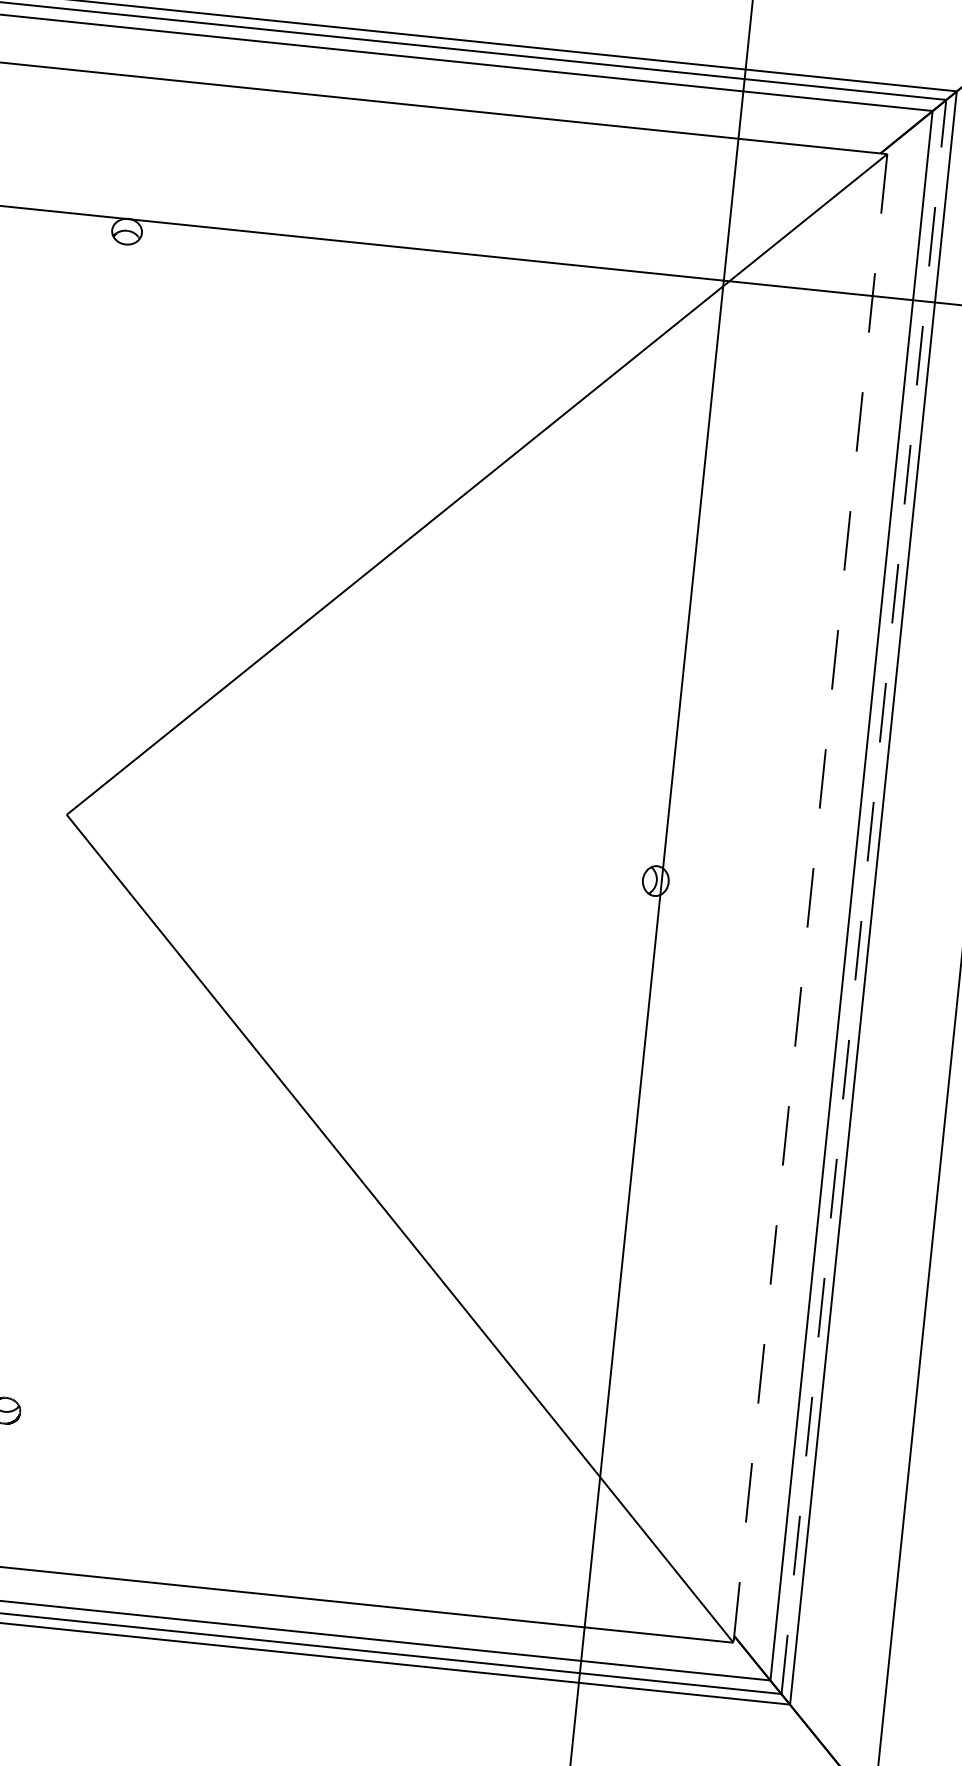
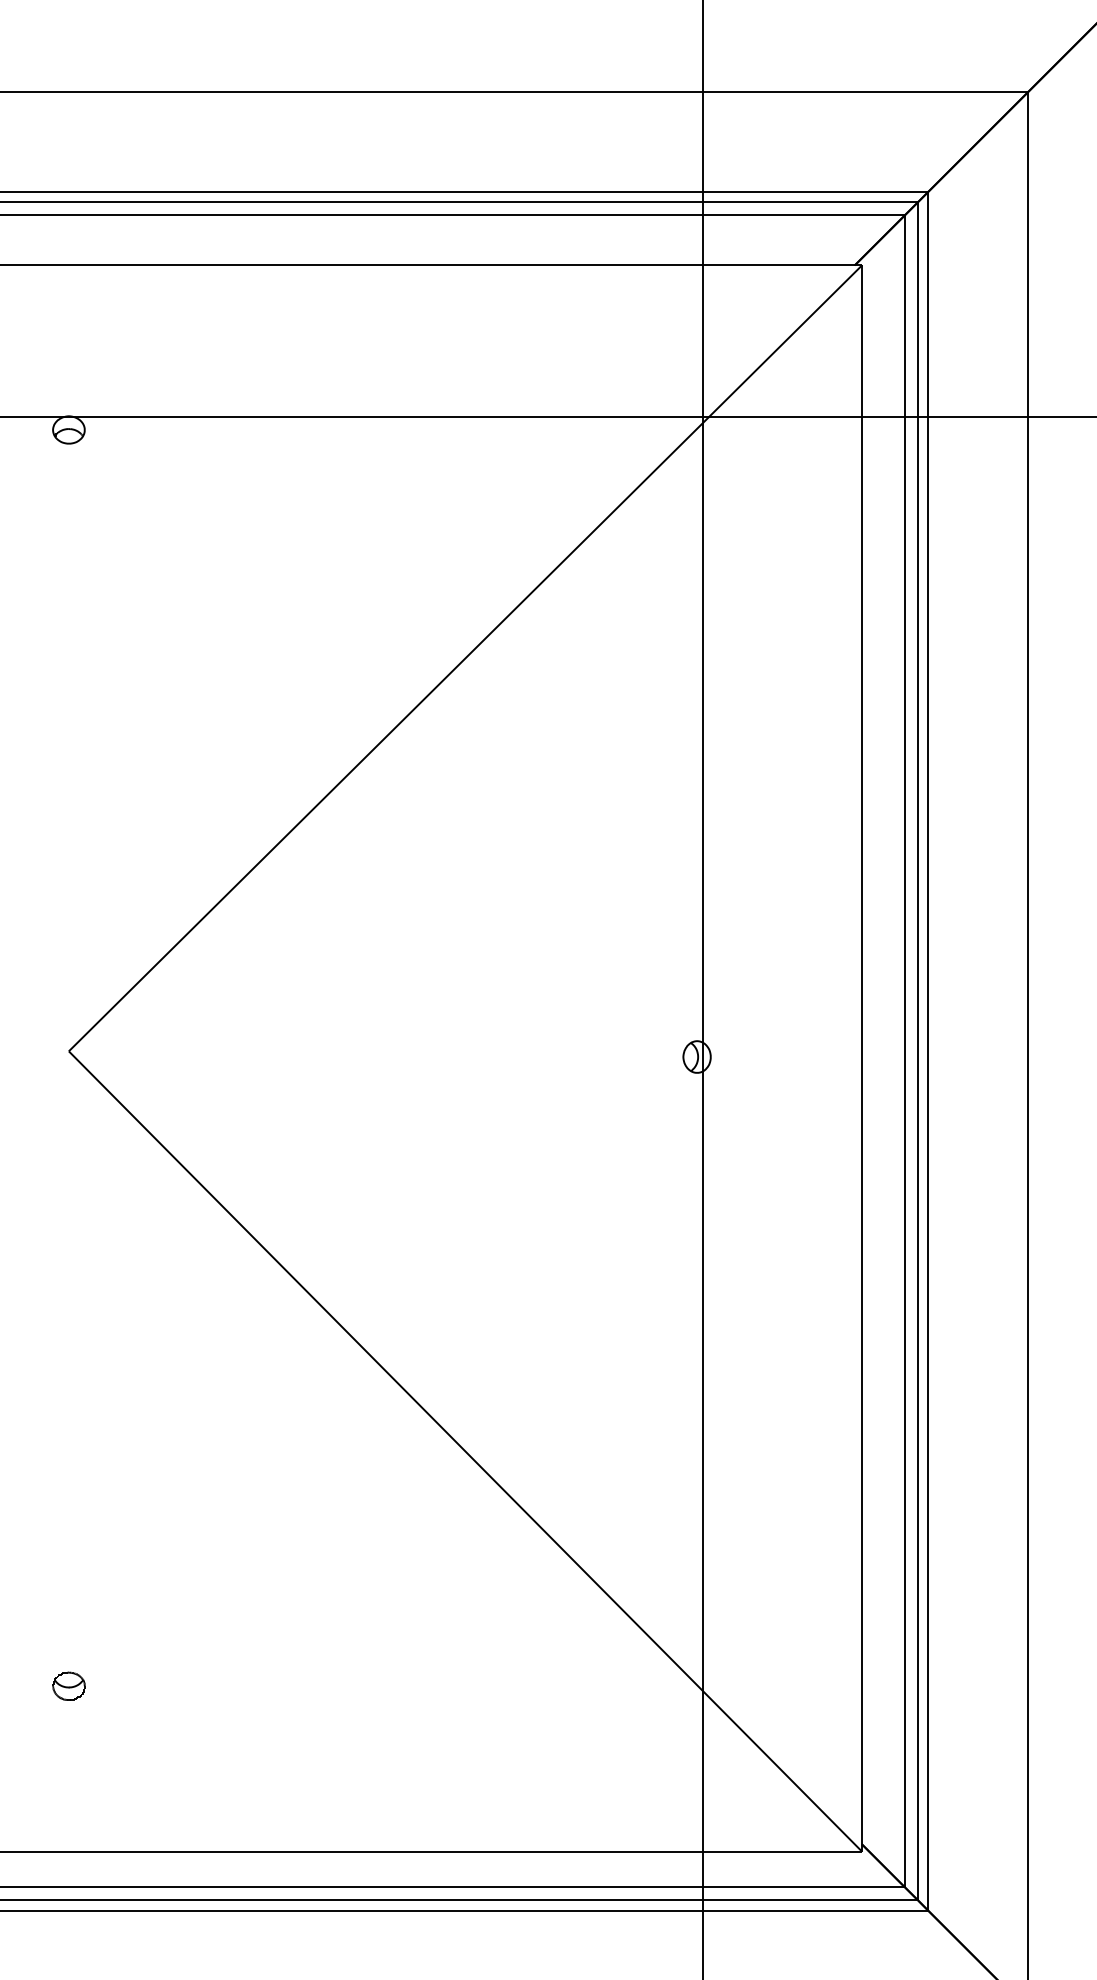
line: (864, 896) -> (918, 1050), dashed -> solid
line: (810, 899) -> (862, 1059), dashed -> solid

